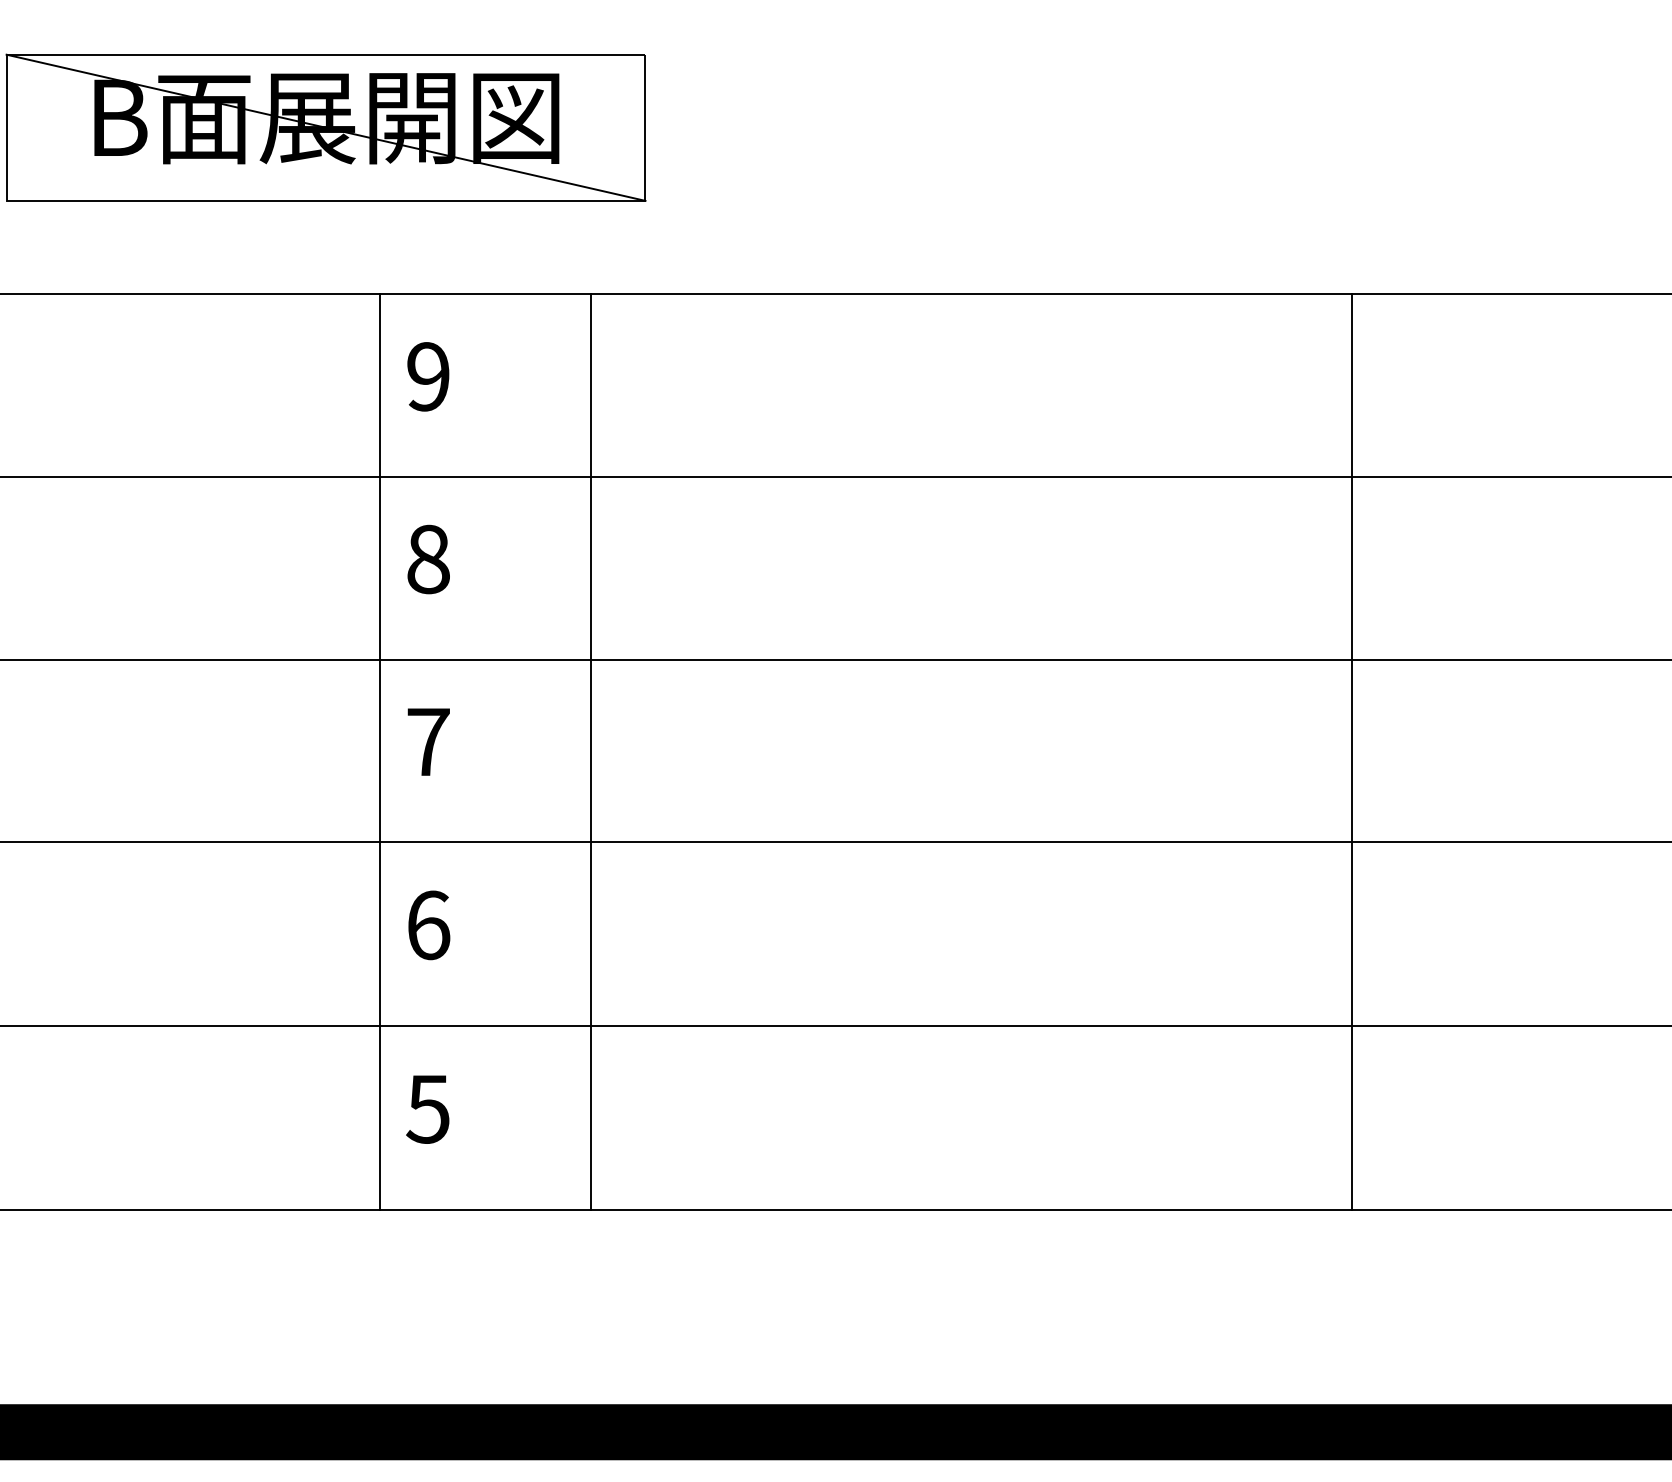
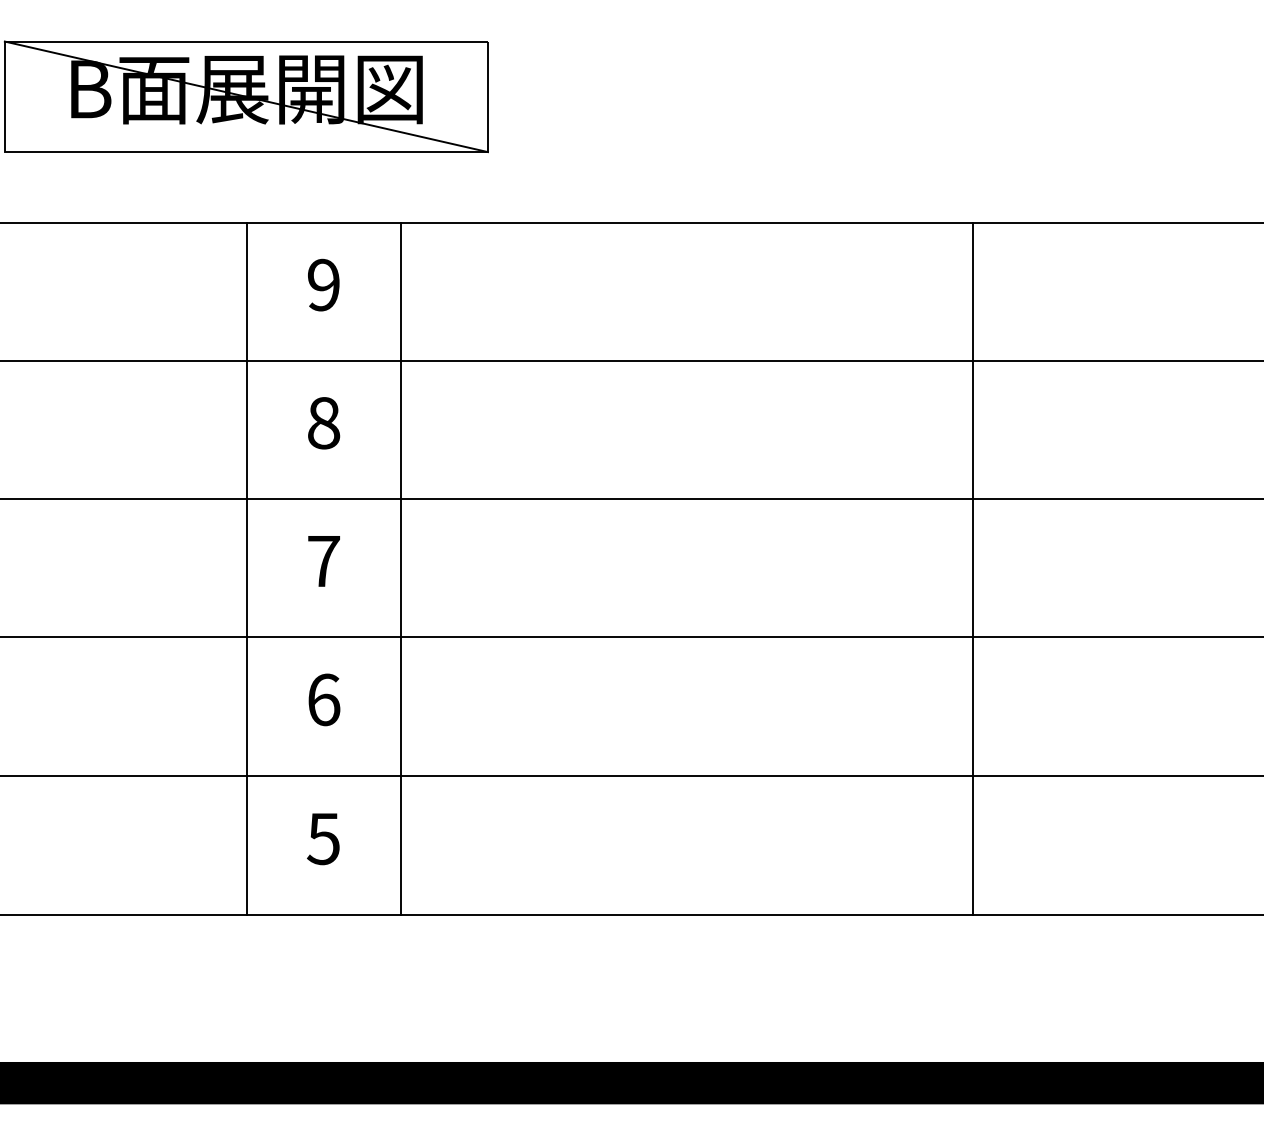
line: (380, 751) -> (247, 568), moved
line: (590, 751) -> (400, 568), moved
line: (1352, 751) -> (972, 568), moved

